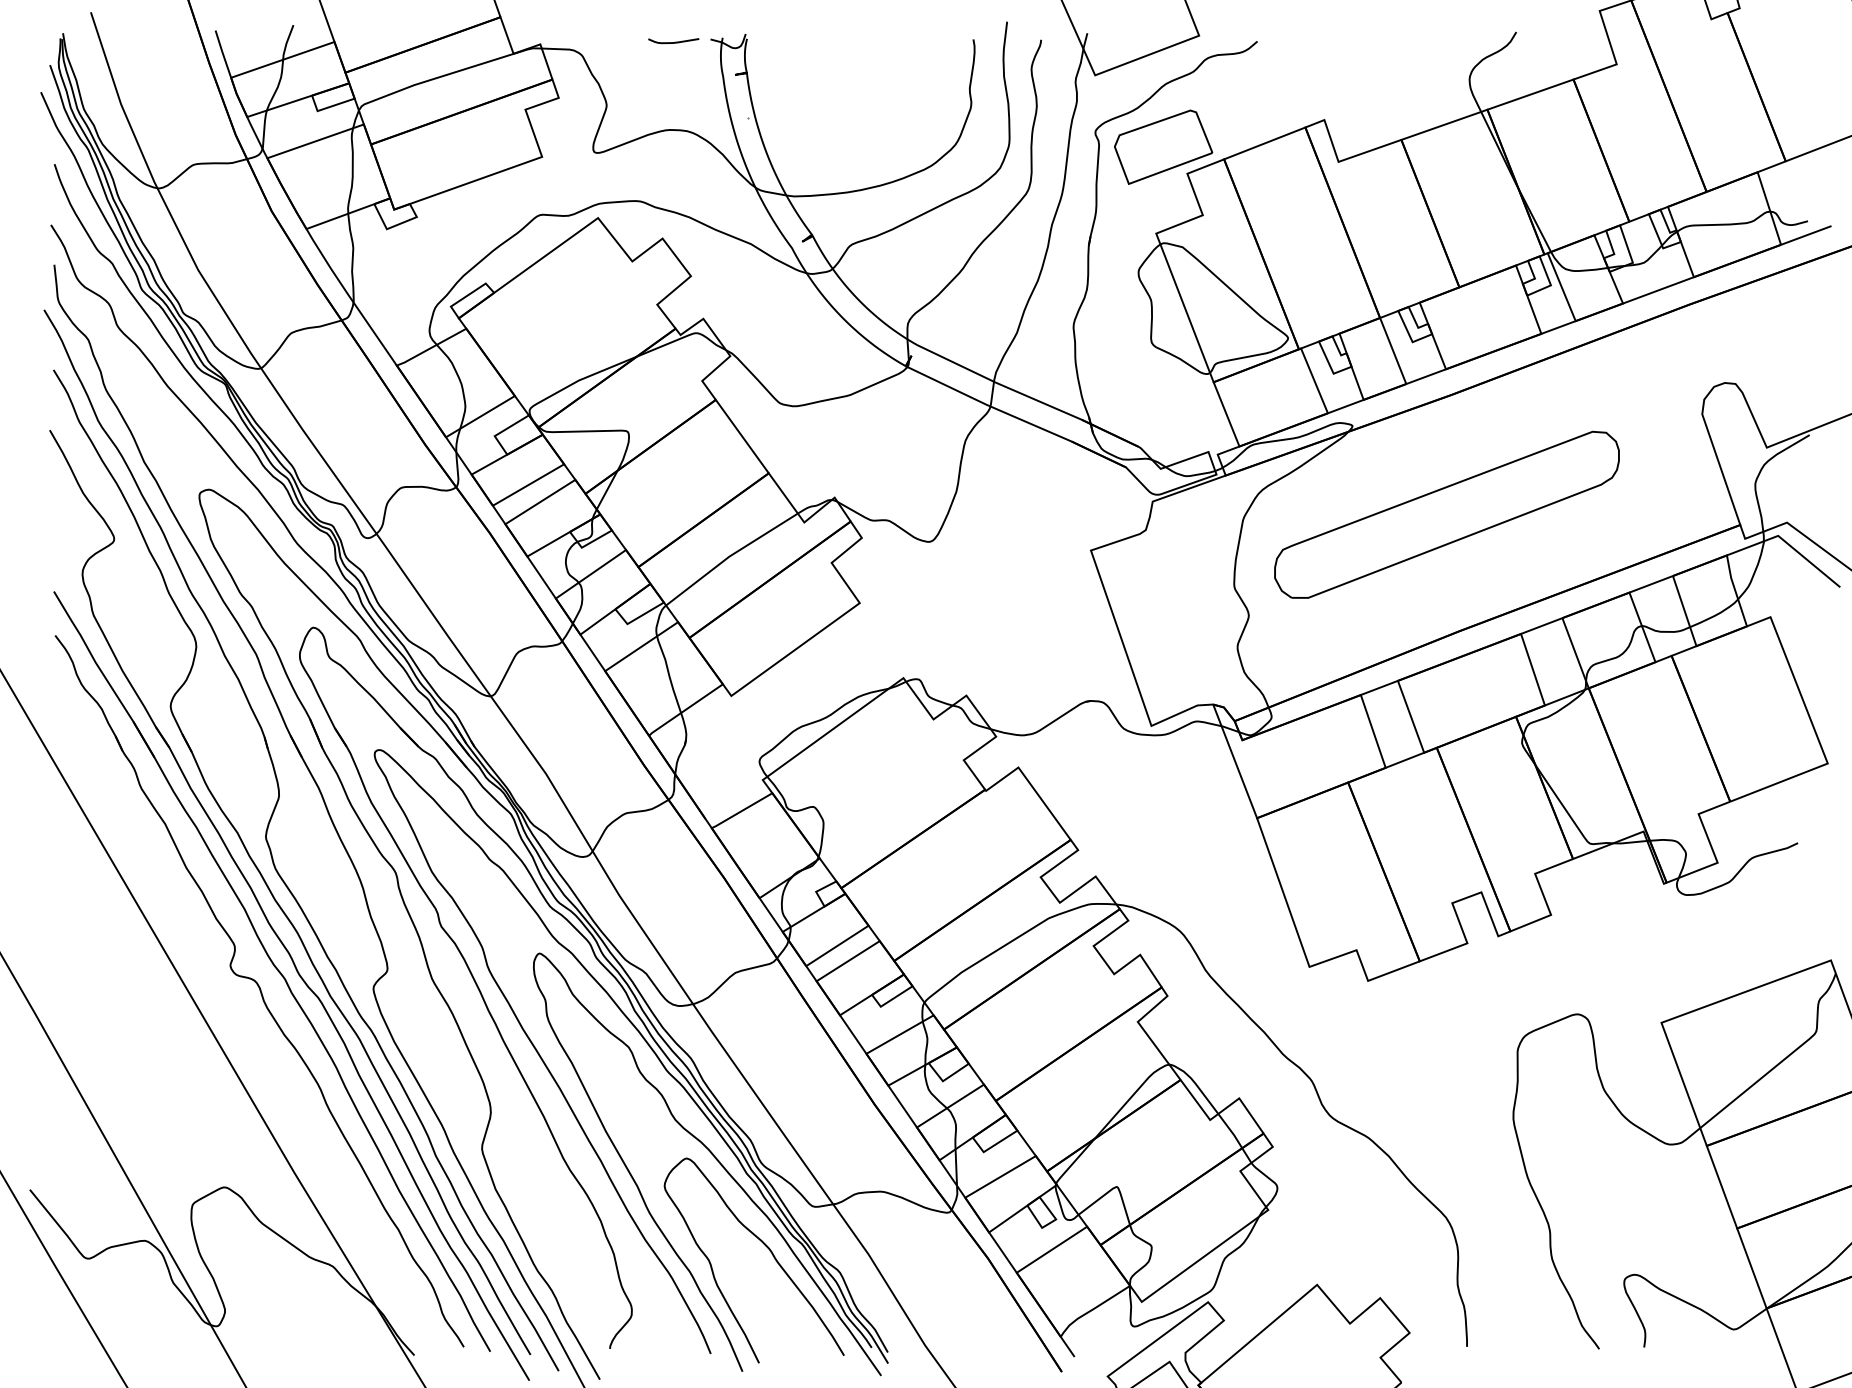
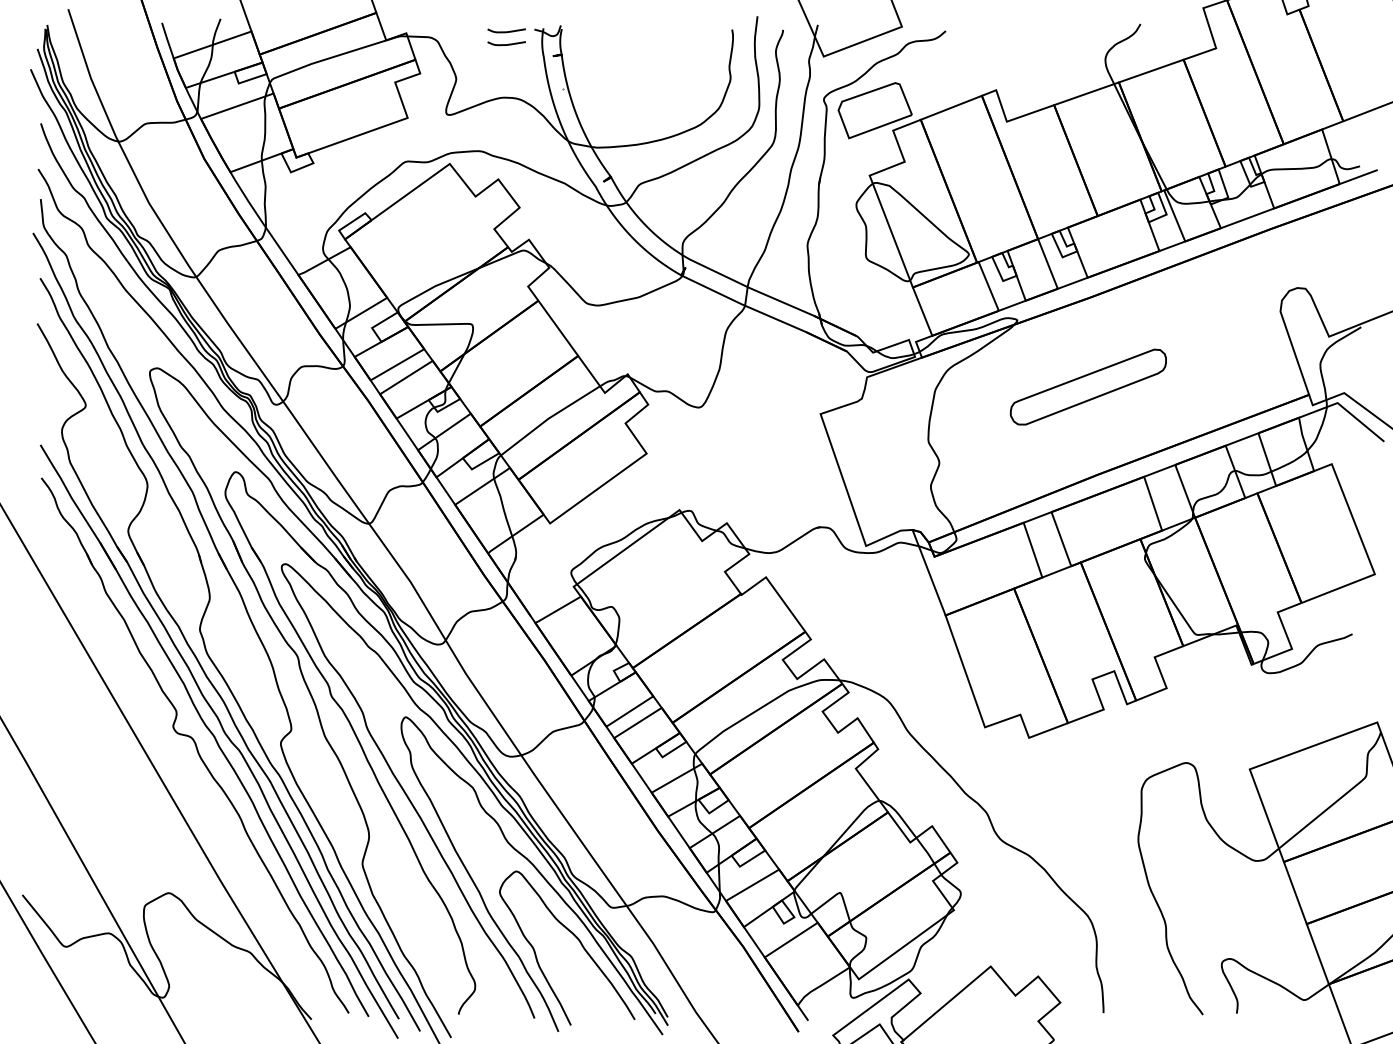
curve: (673, 59) -> (506, 44), added
part: (1446, 514) -> (1088, 386), size x0.6

